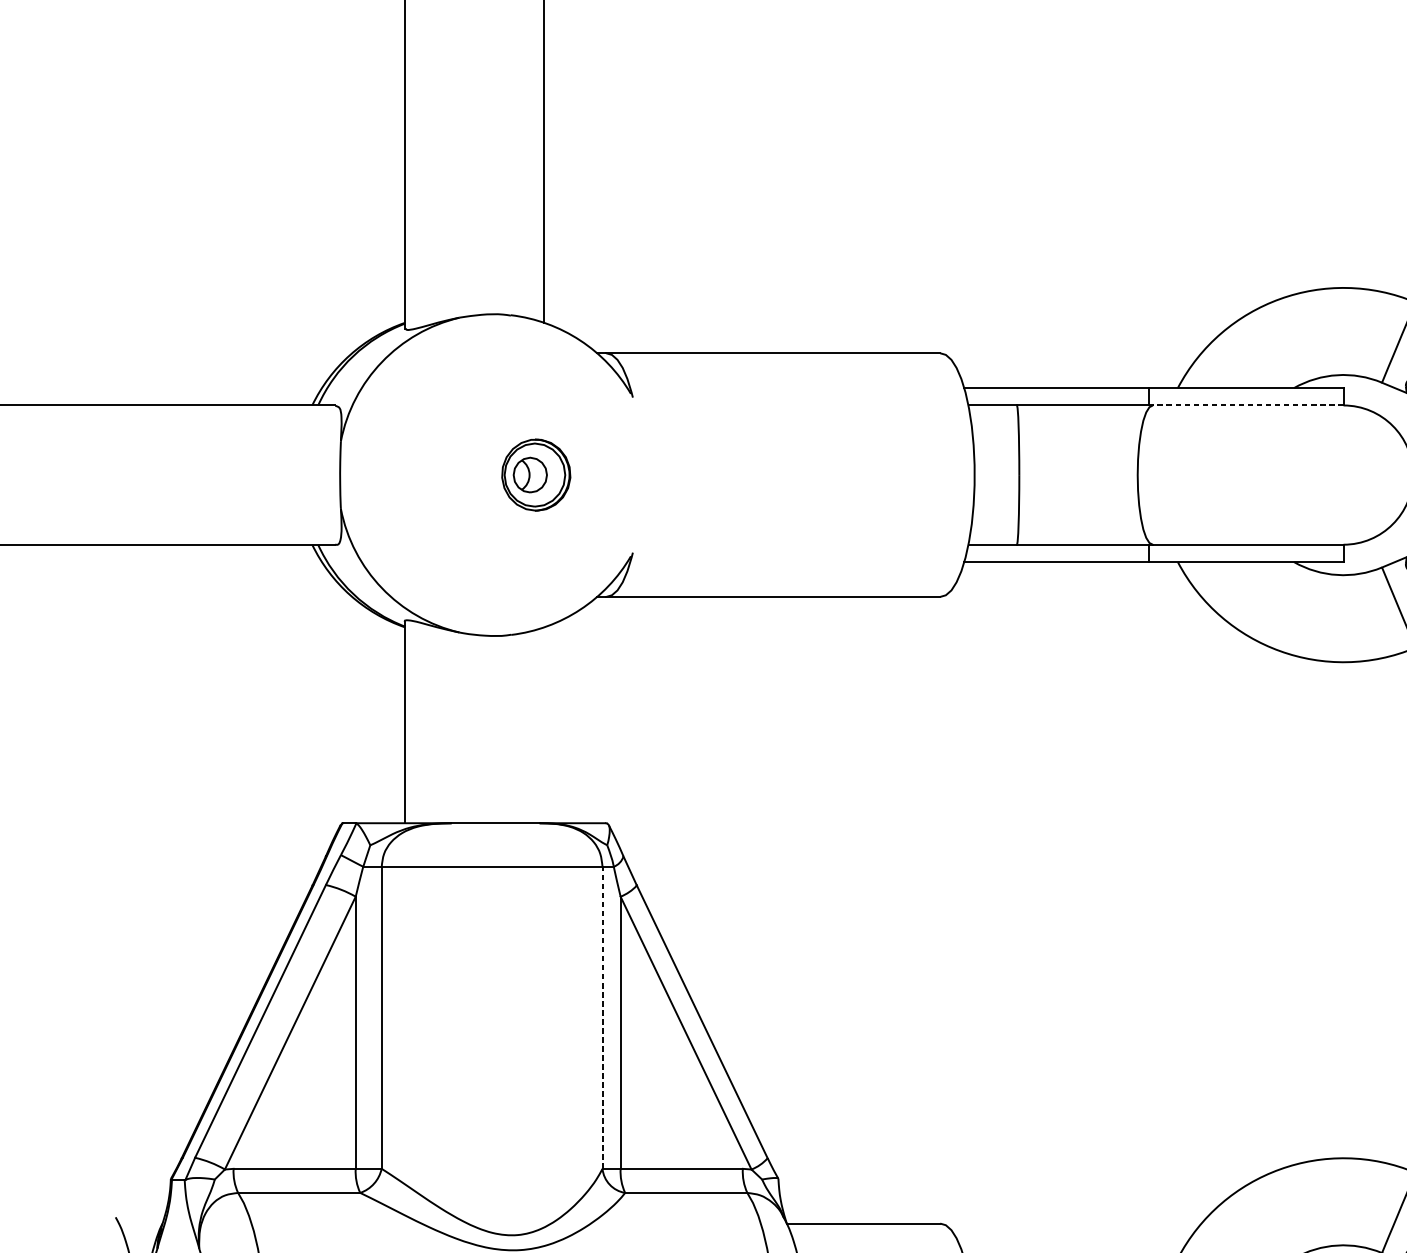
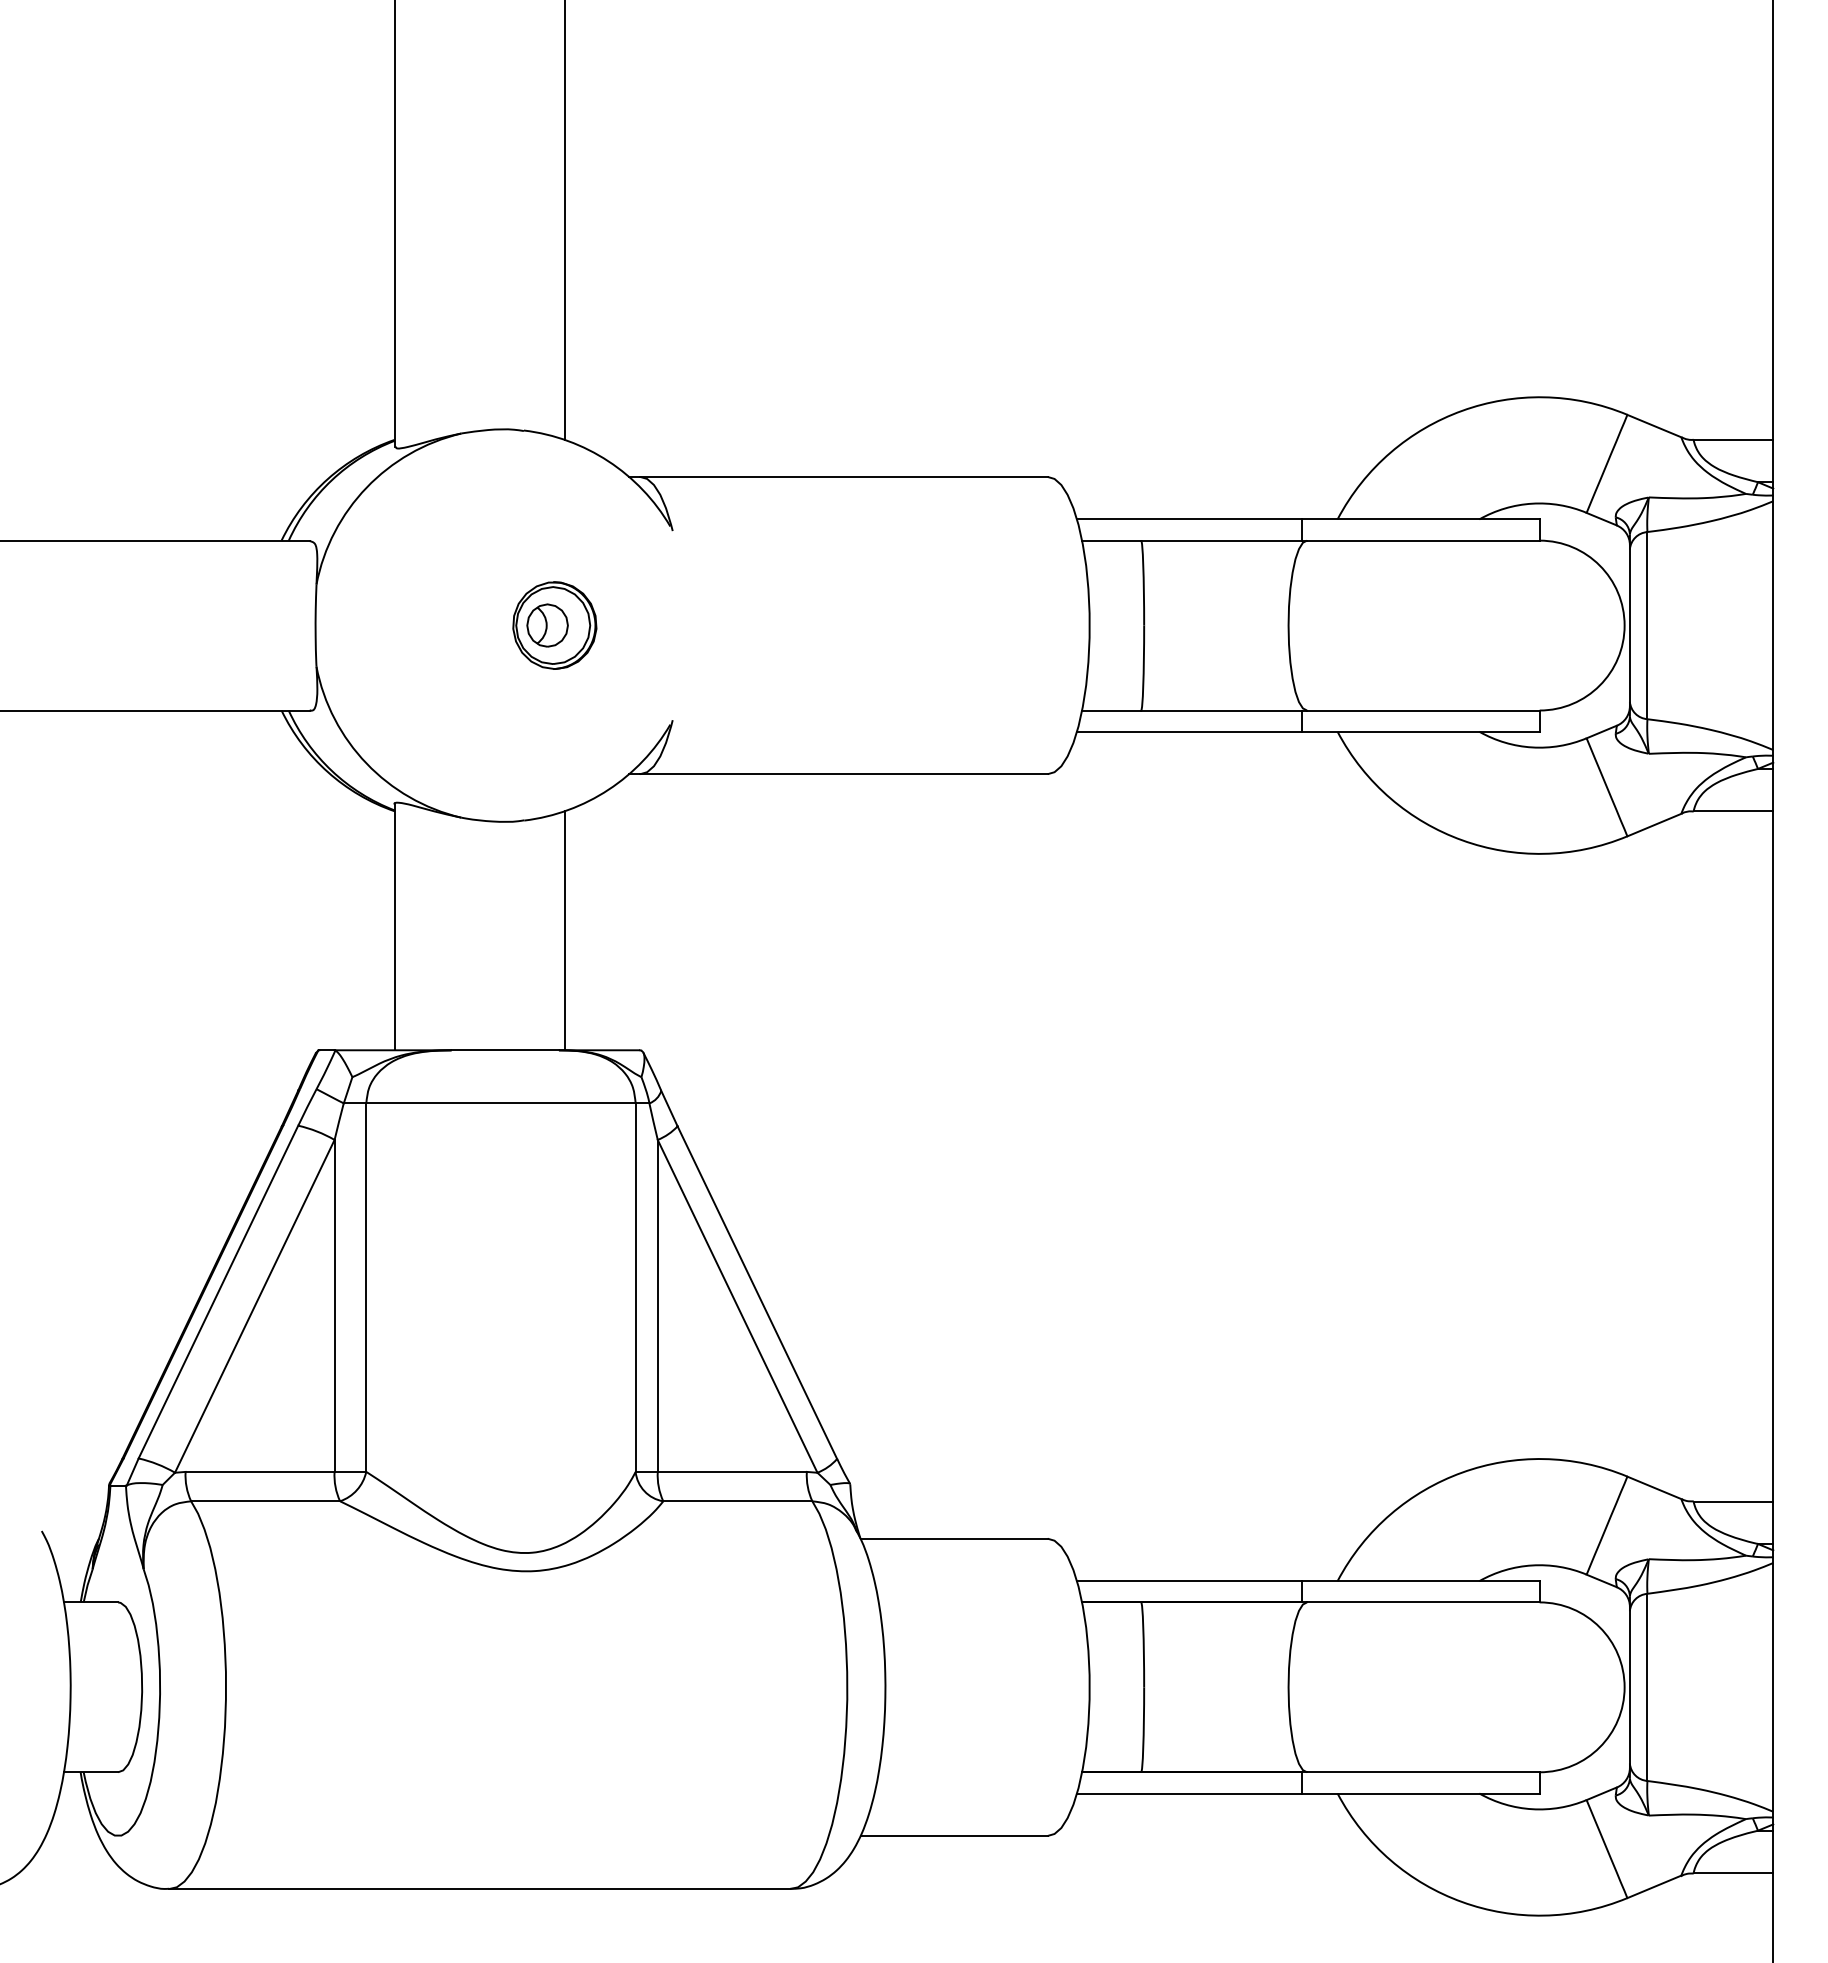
line: (1247, 405) -> (1422, 540), dashed -> solid
line: (544, 725) -> (564, 930), added
line: (602, 1017) -> (635, 1287), dashed -> solid

